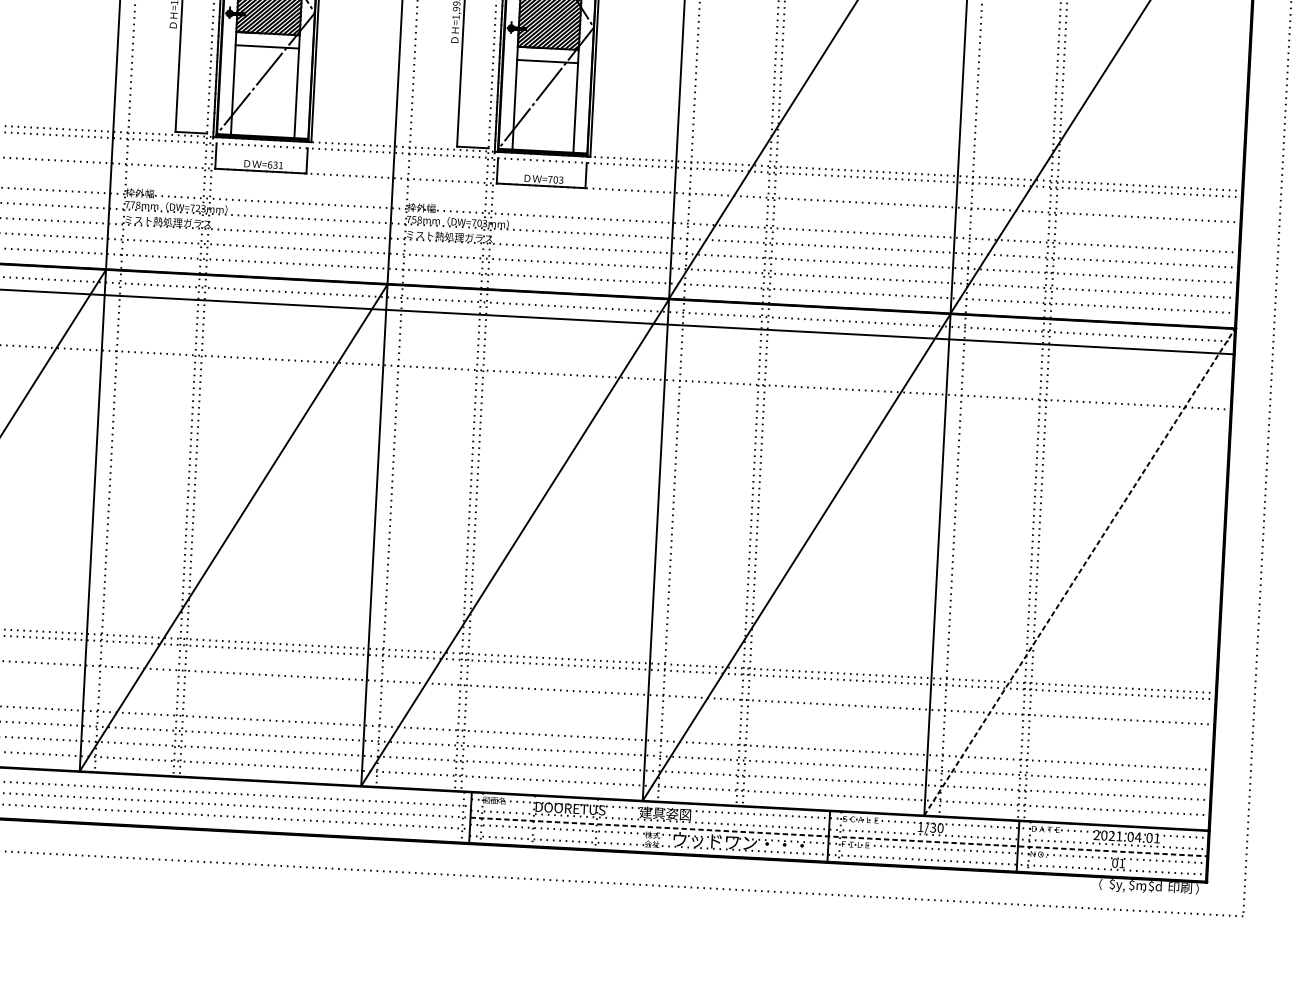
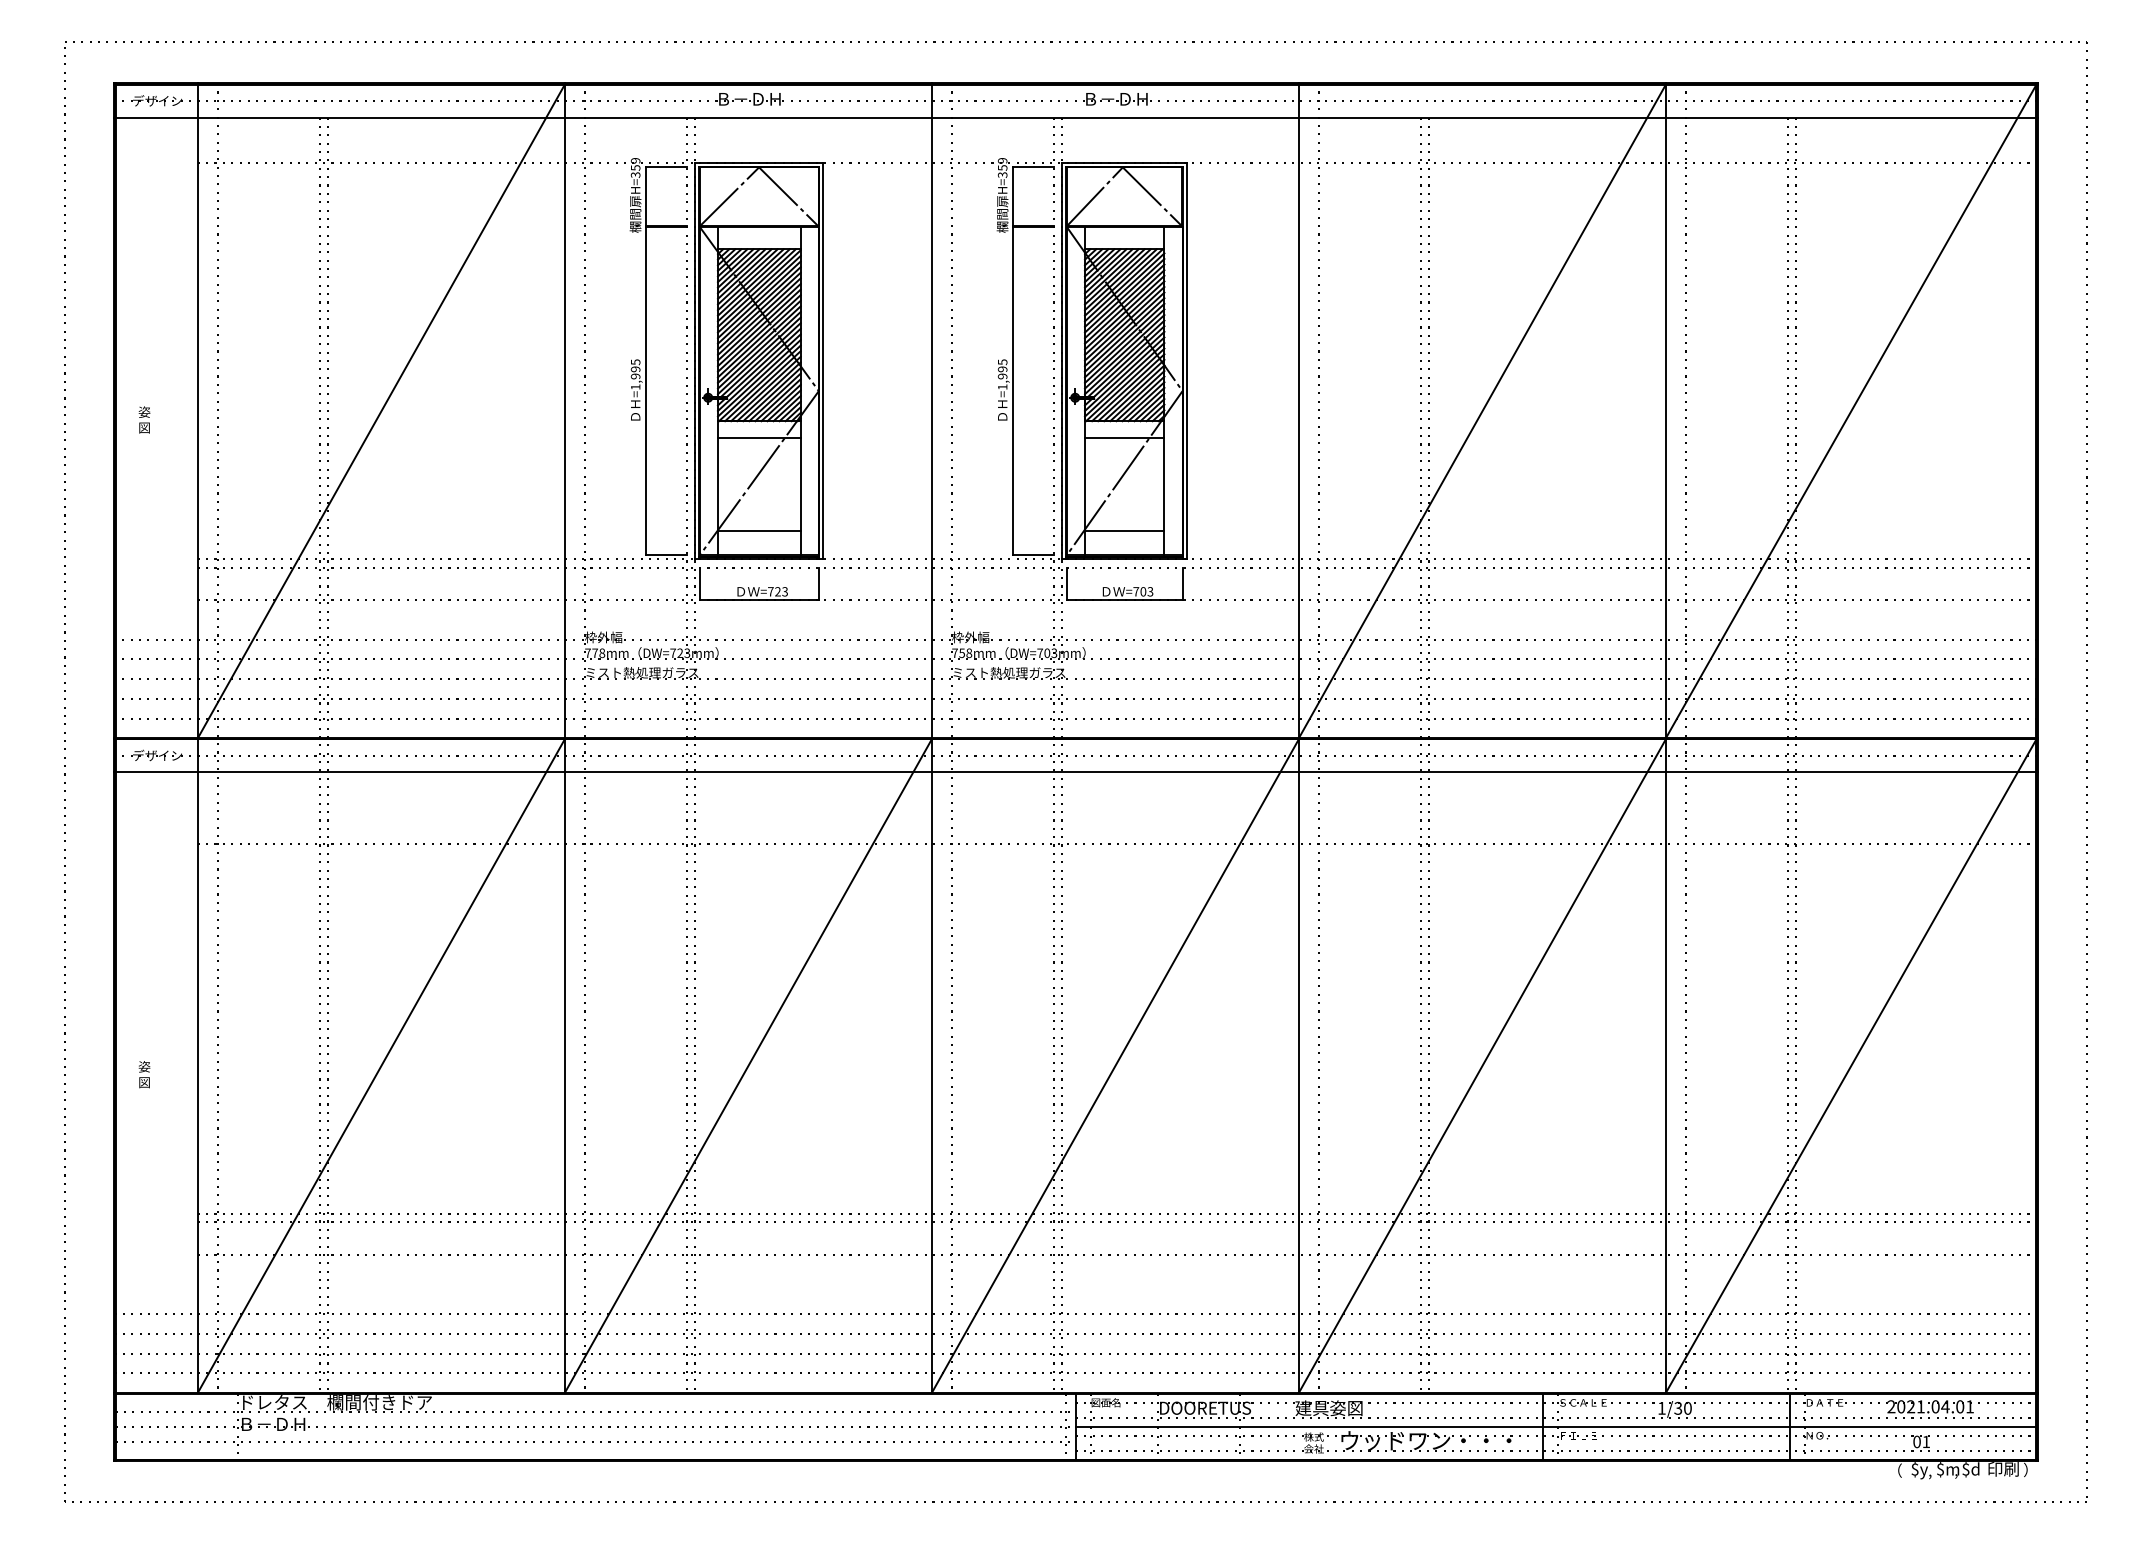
line: (263, 117) -> (758, 530), added
line: (543, 132) -> (1124, 530), added
text: (275, 165) -> (777, 591), =631 -> =723
line: (1079, 572) -> (1851, 1066), dashed -> solid
line: (839, 836) -> (1556, 1426), dashed -> solid

